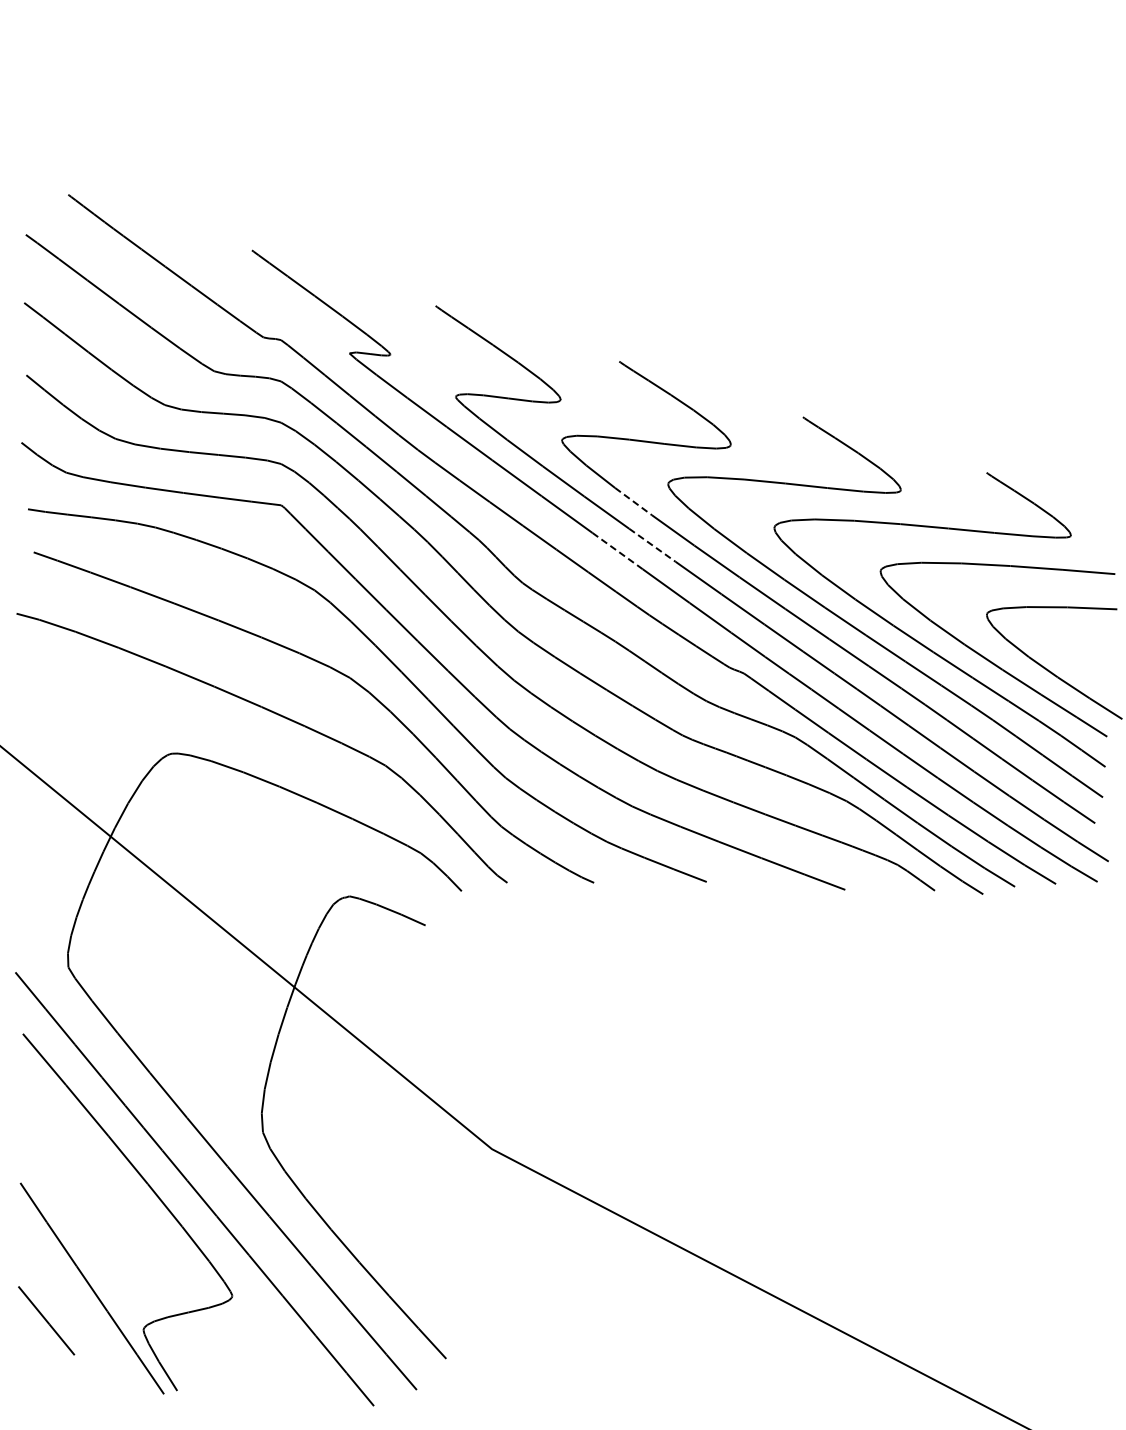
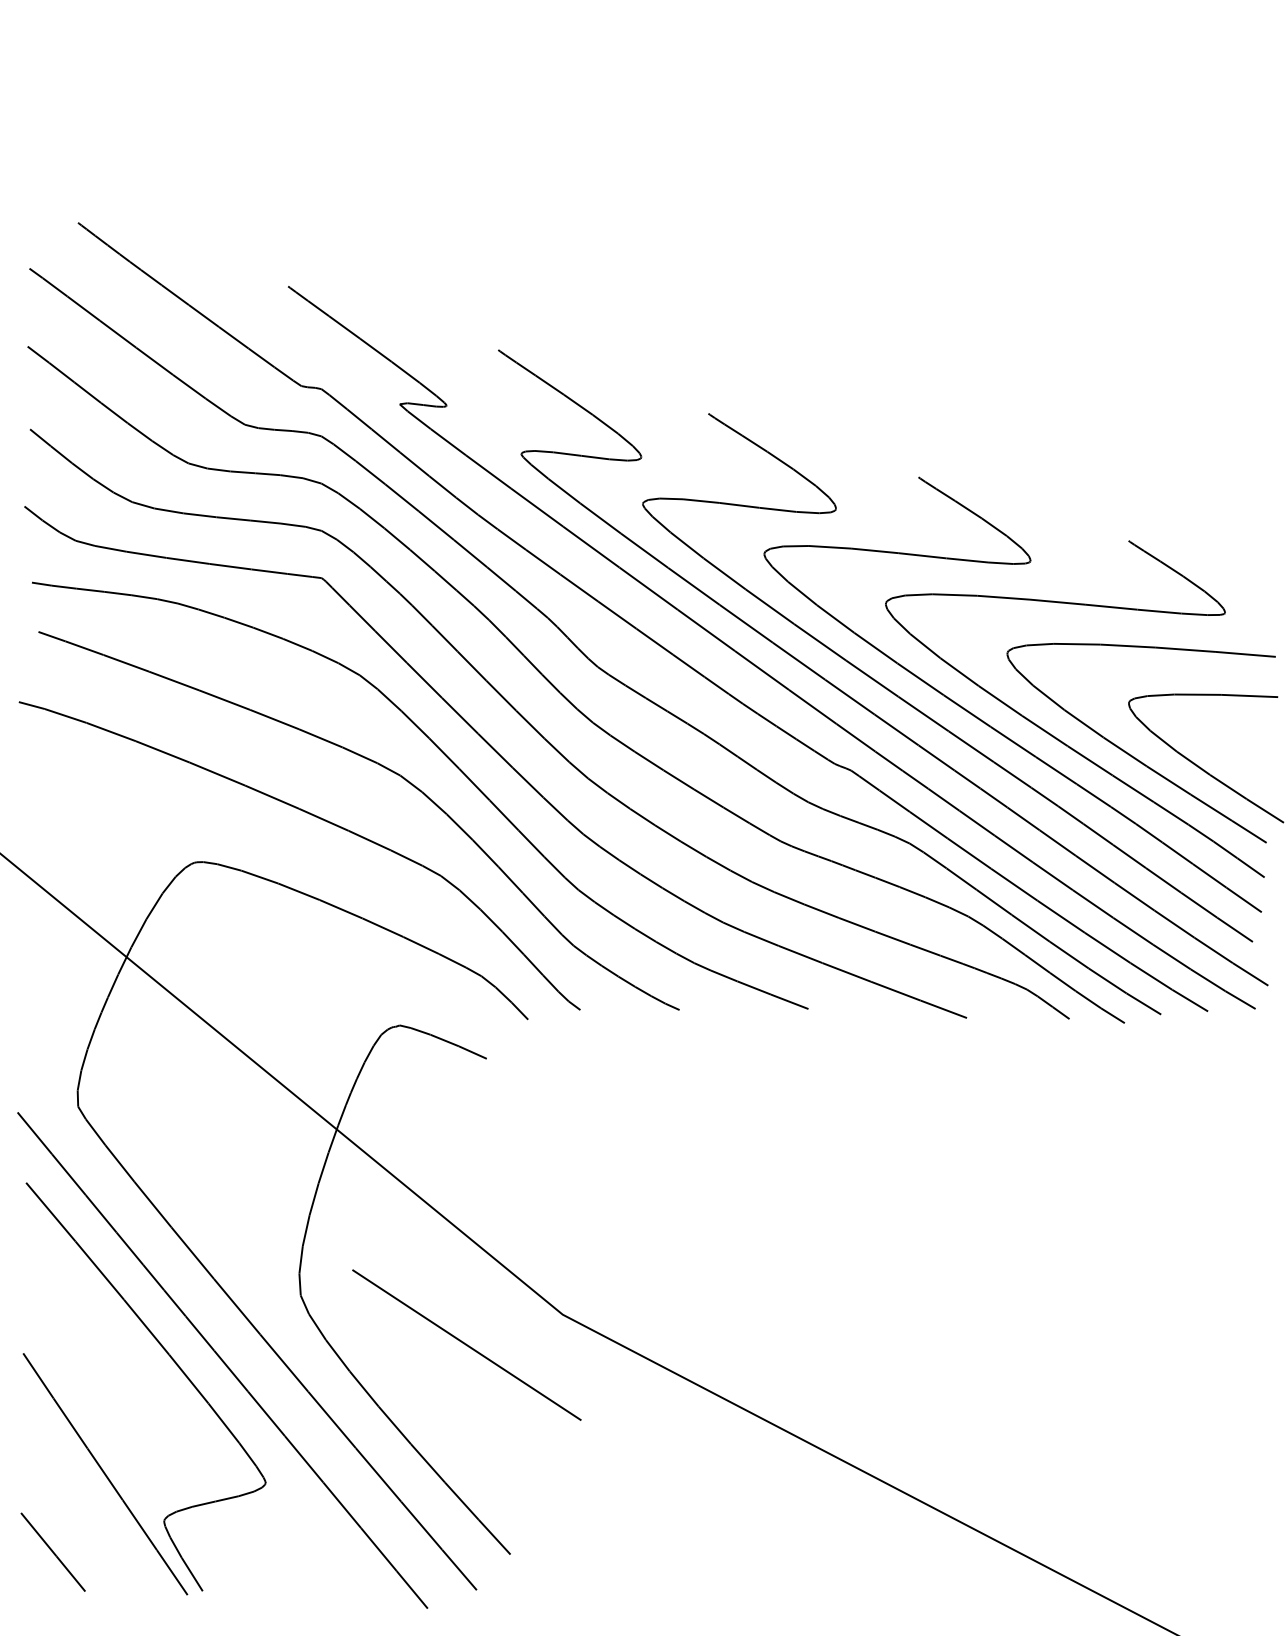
line: (633, 501) -> (724, 573), dashed -> solid
line: (652, 545) -> (746, 624), dashed -> solid
line: (617, 551) -> (706, 630), dashed -> solid
line: (407, 1175) -> (466, 1344), added
line: (46, 1320) -> (53, 1551), moved

